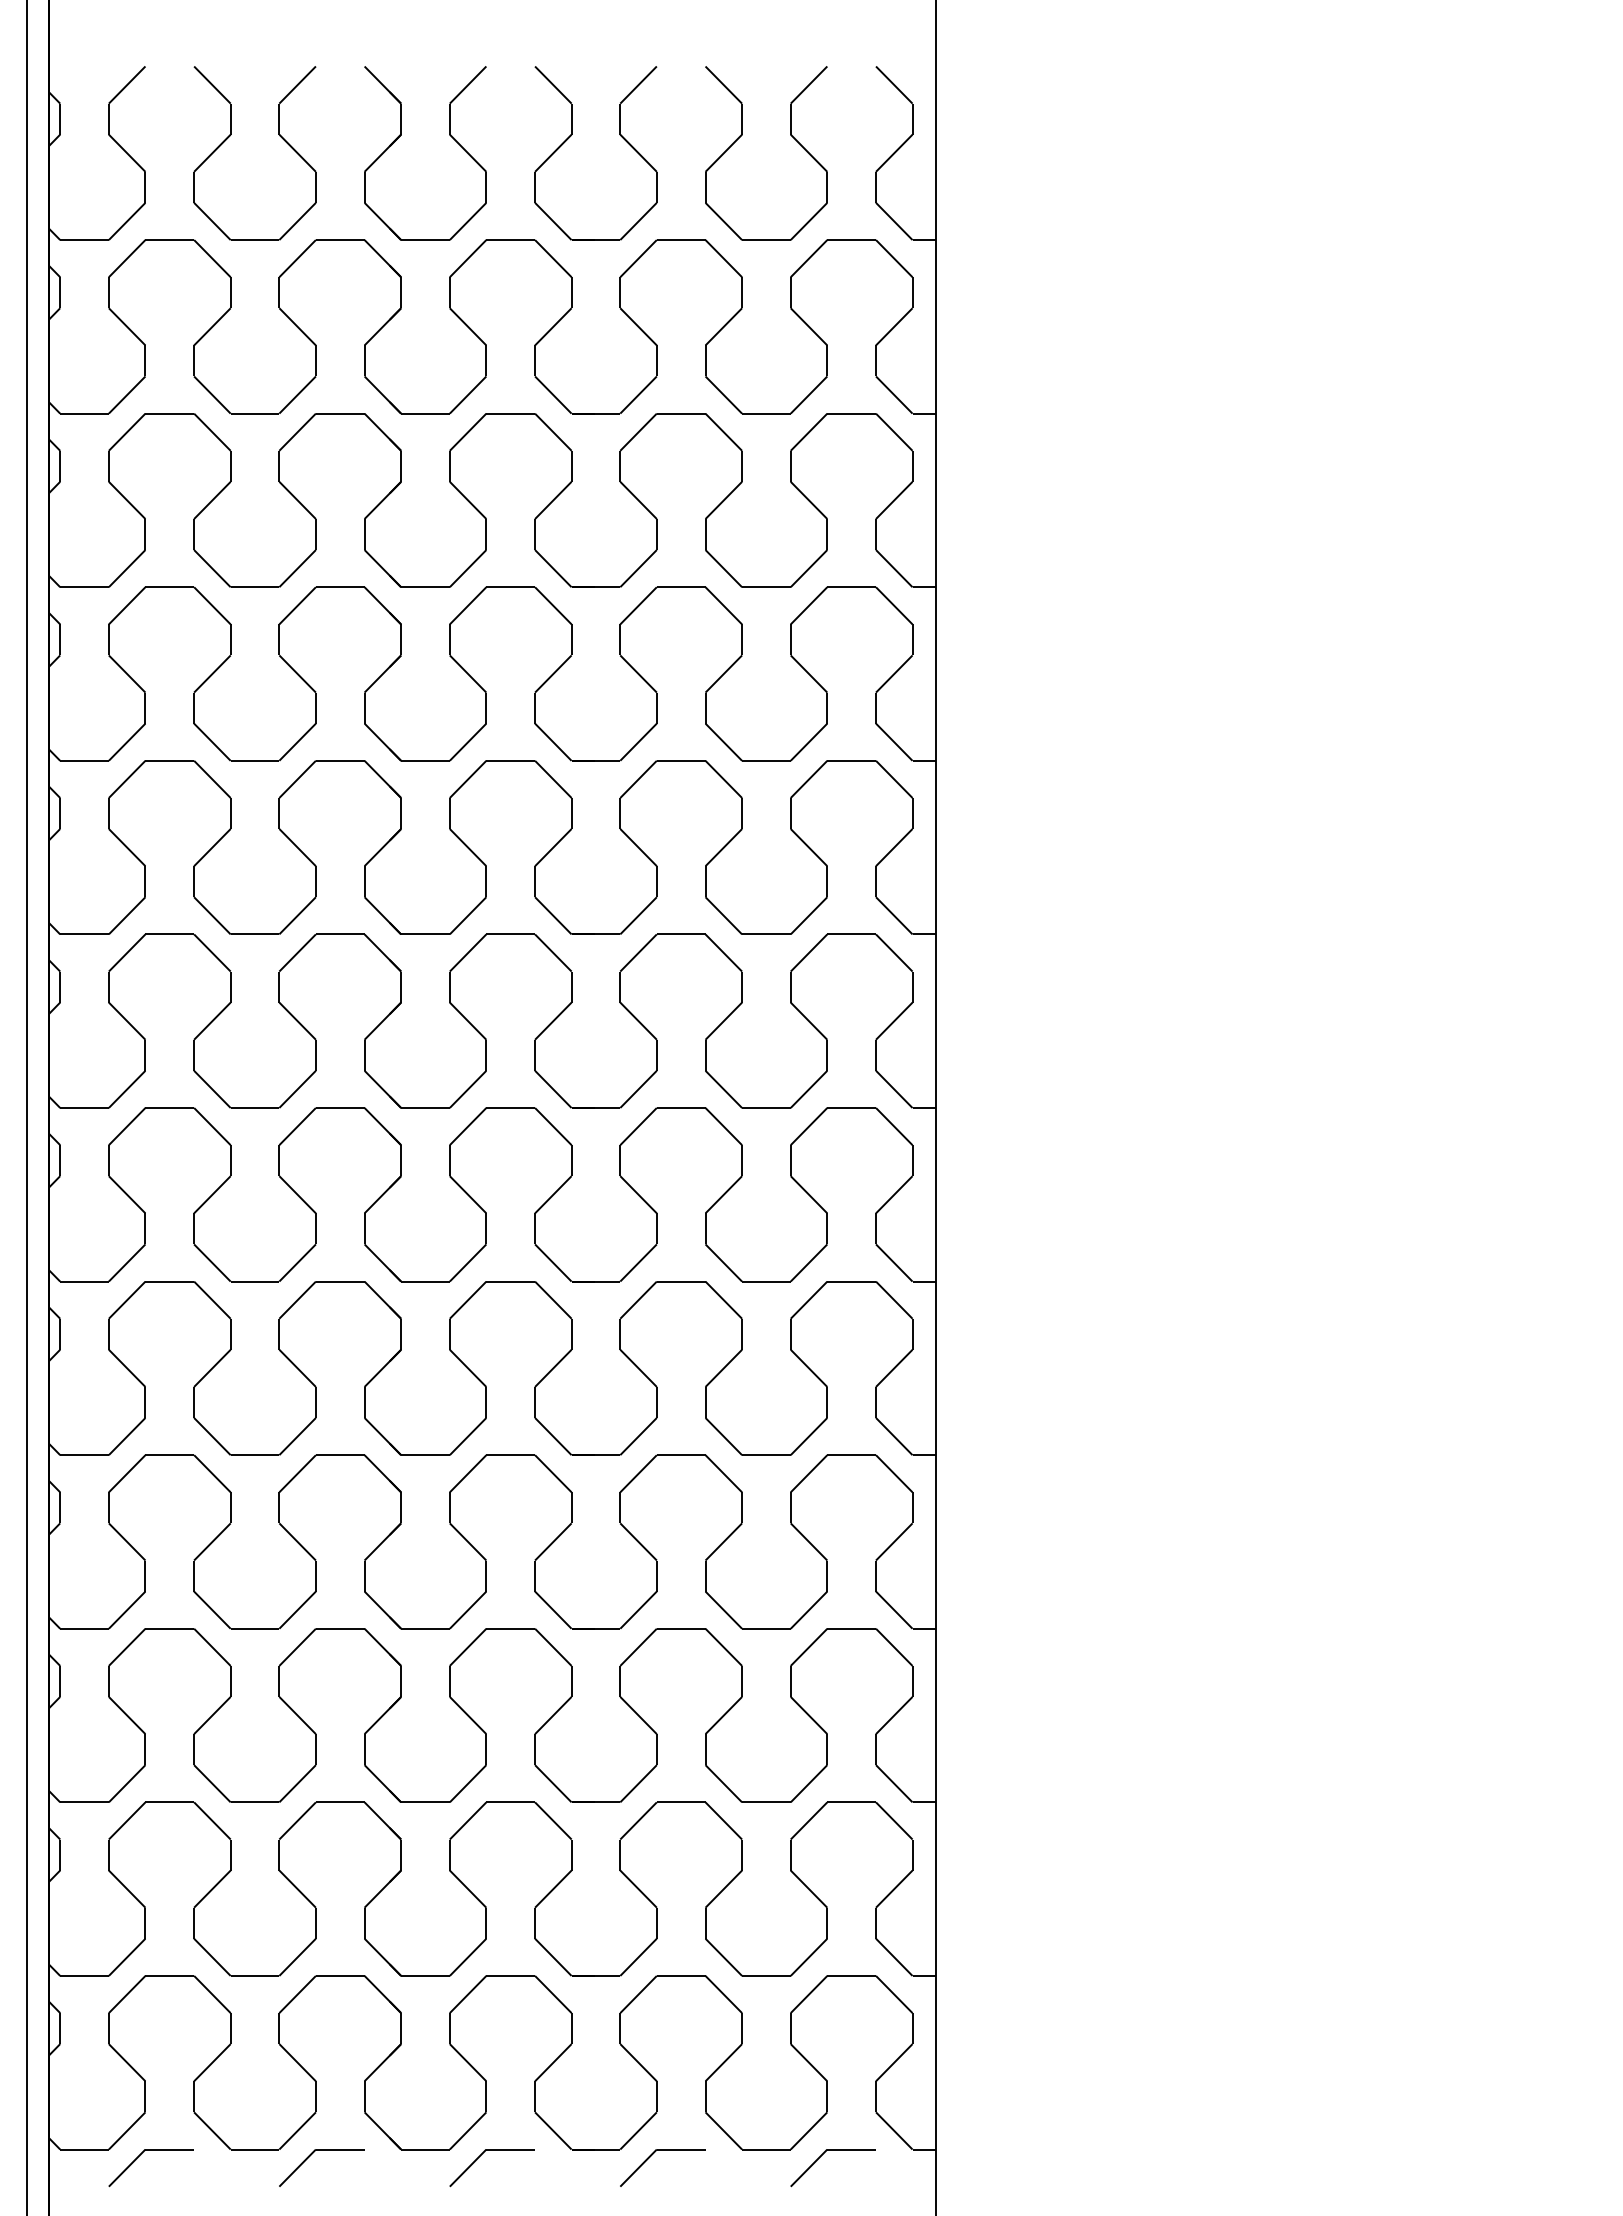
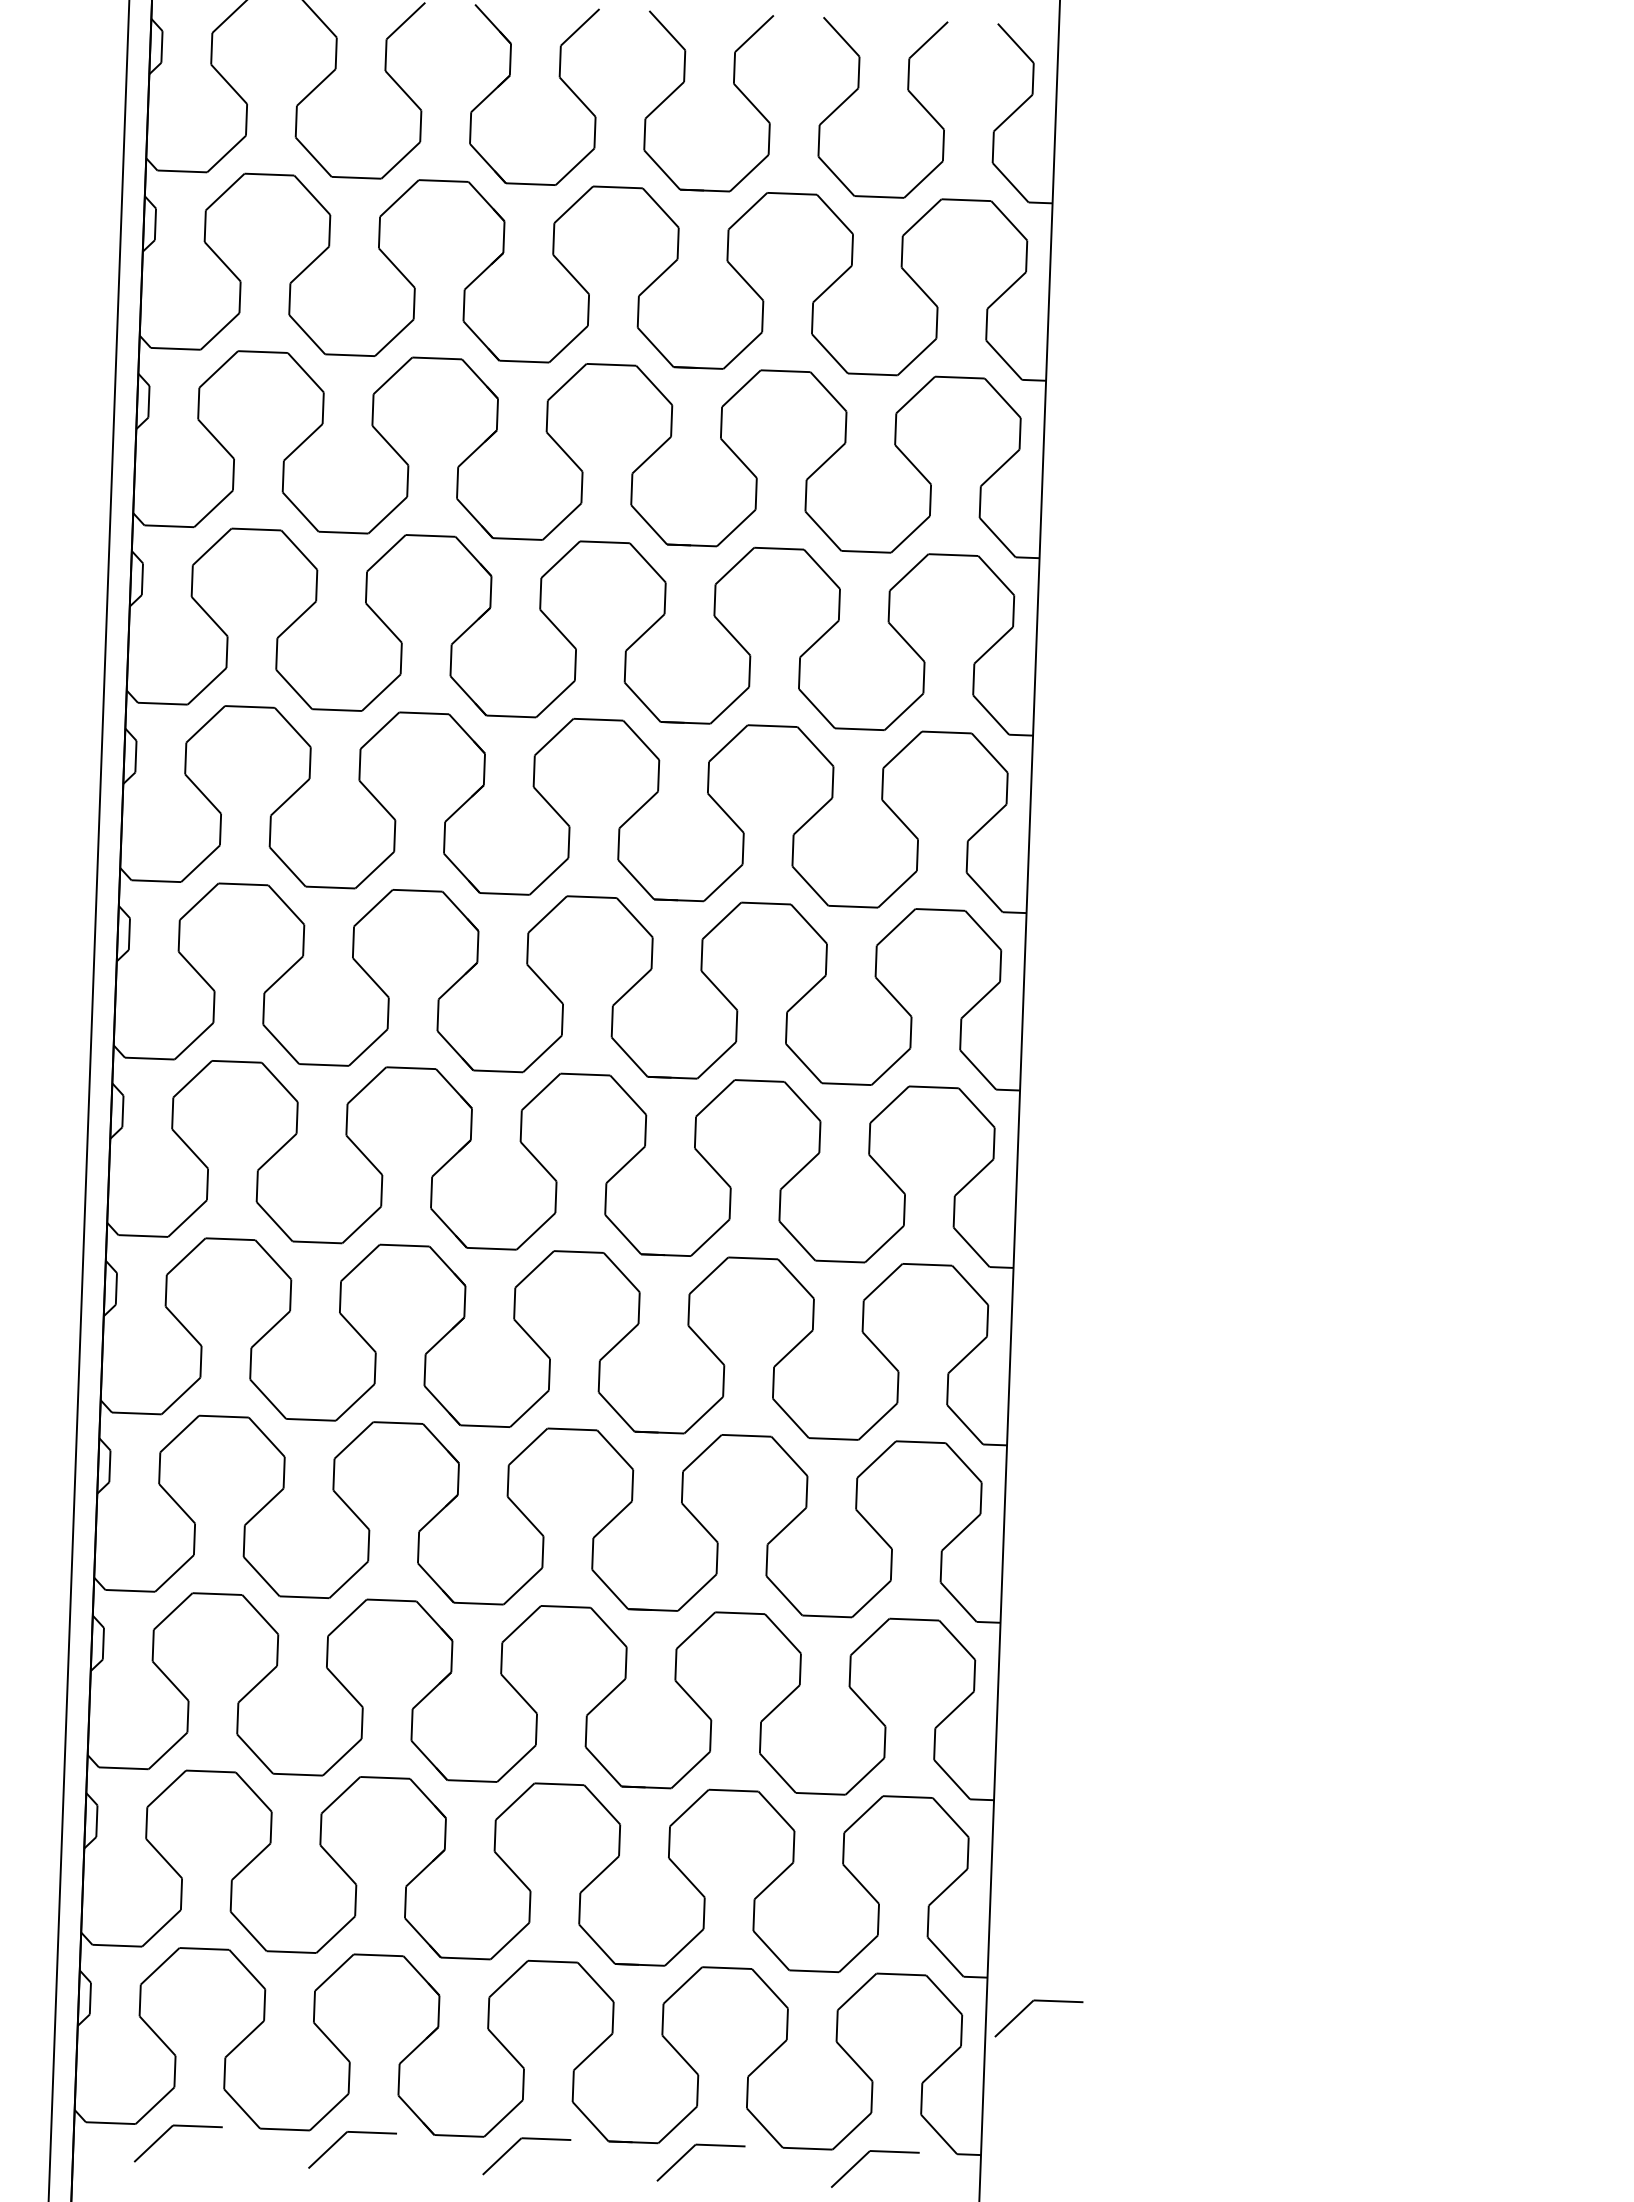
part: (976, 2003) -> (1027, 2007), added

